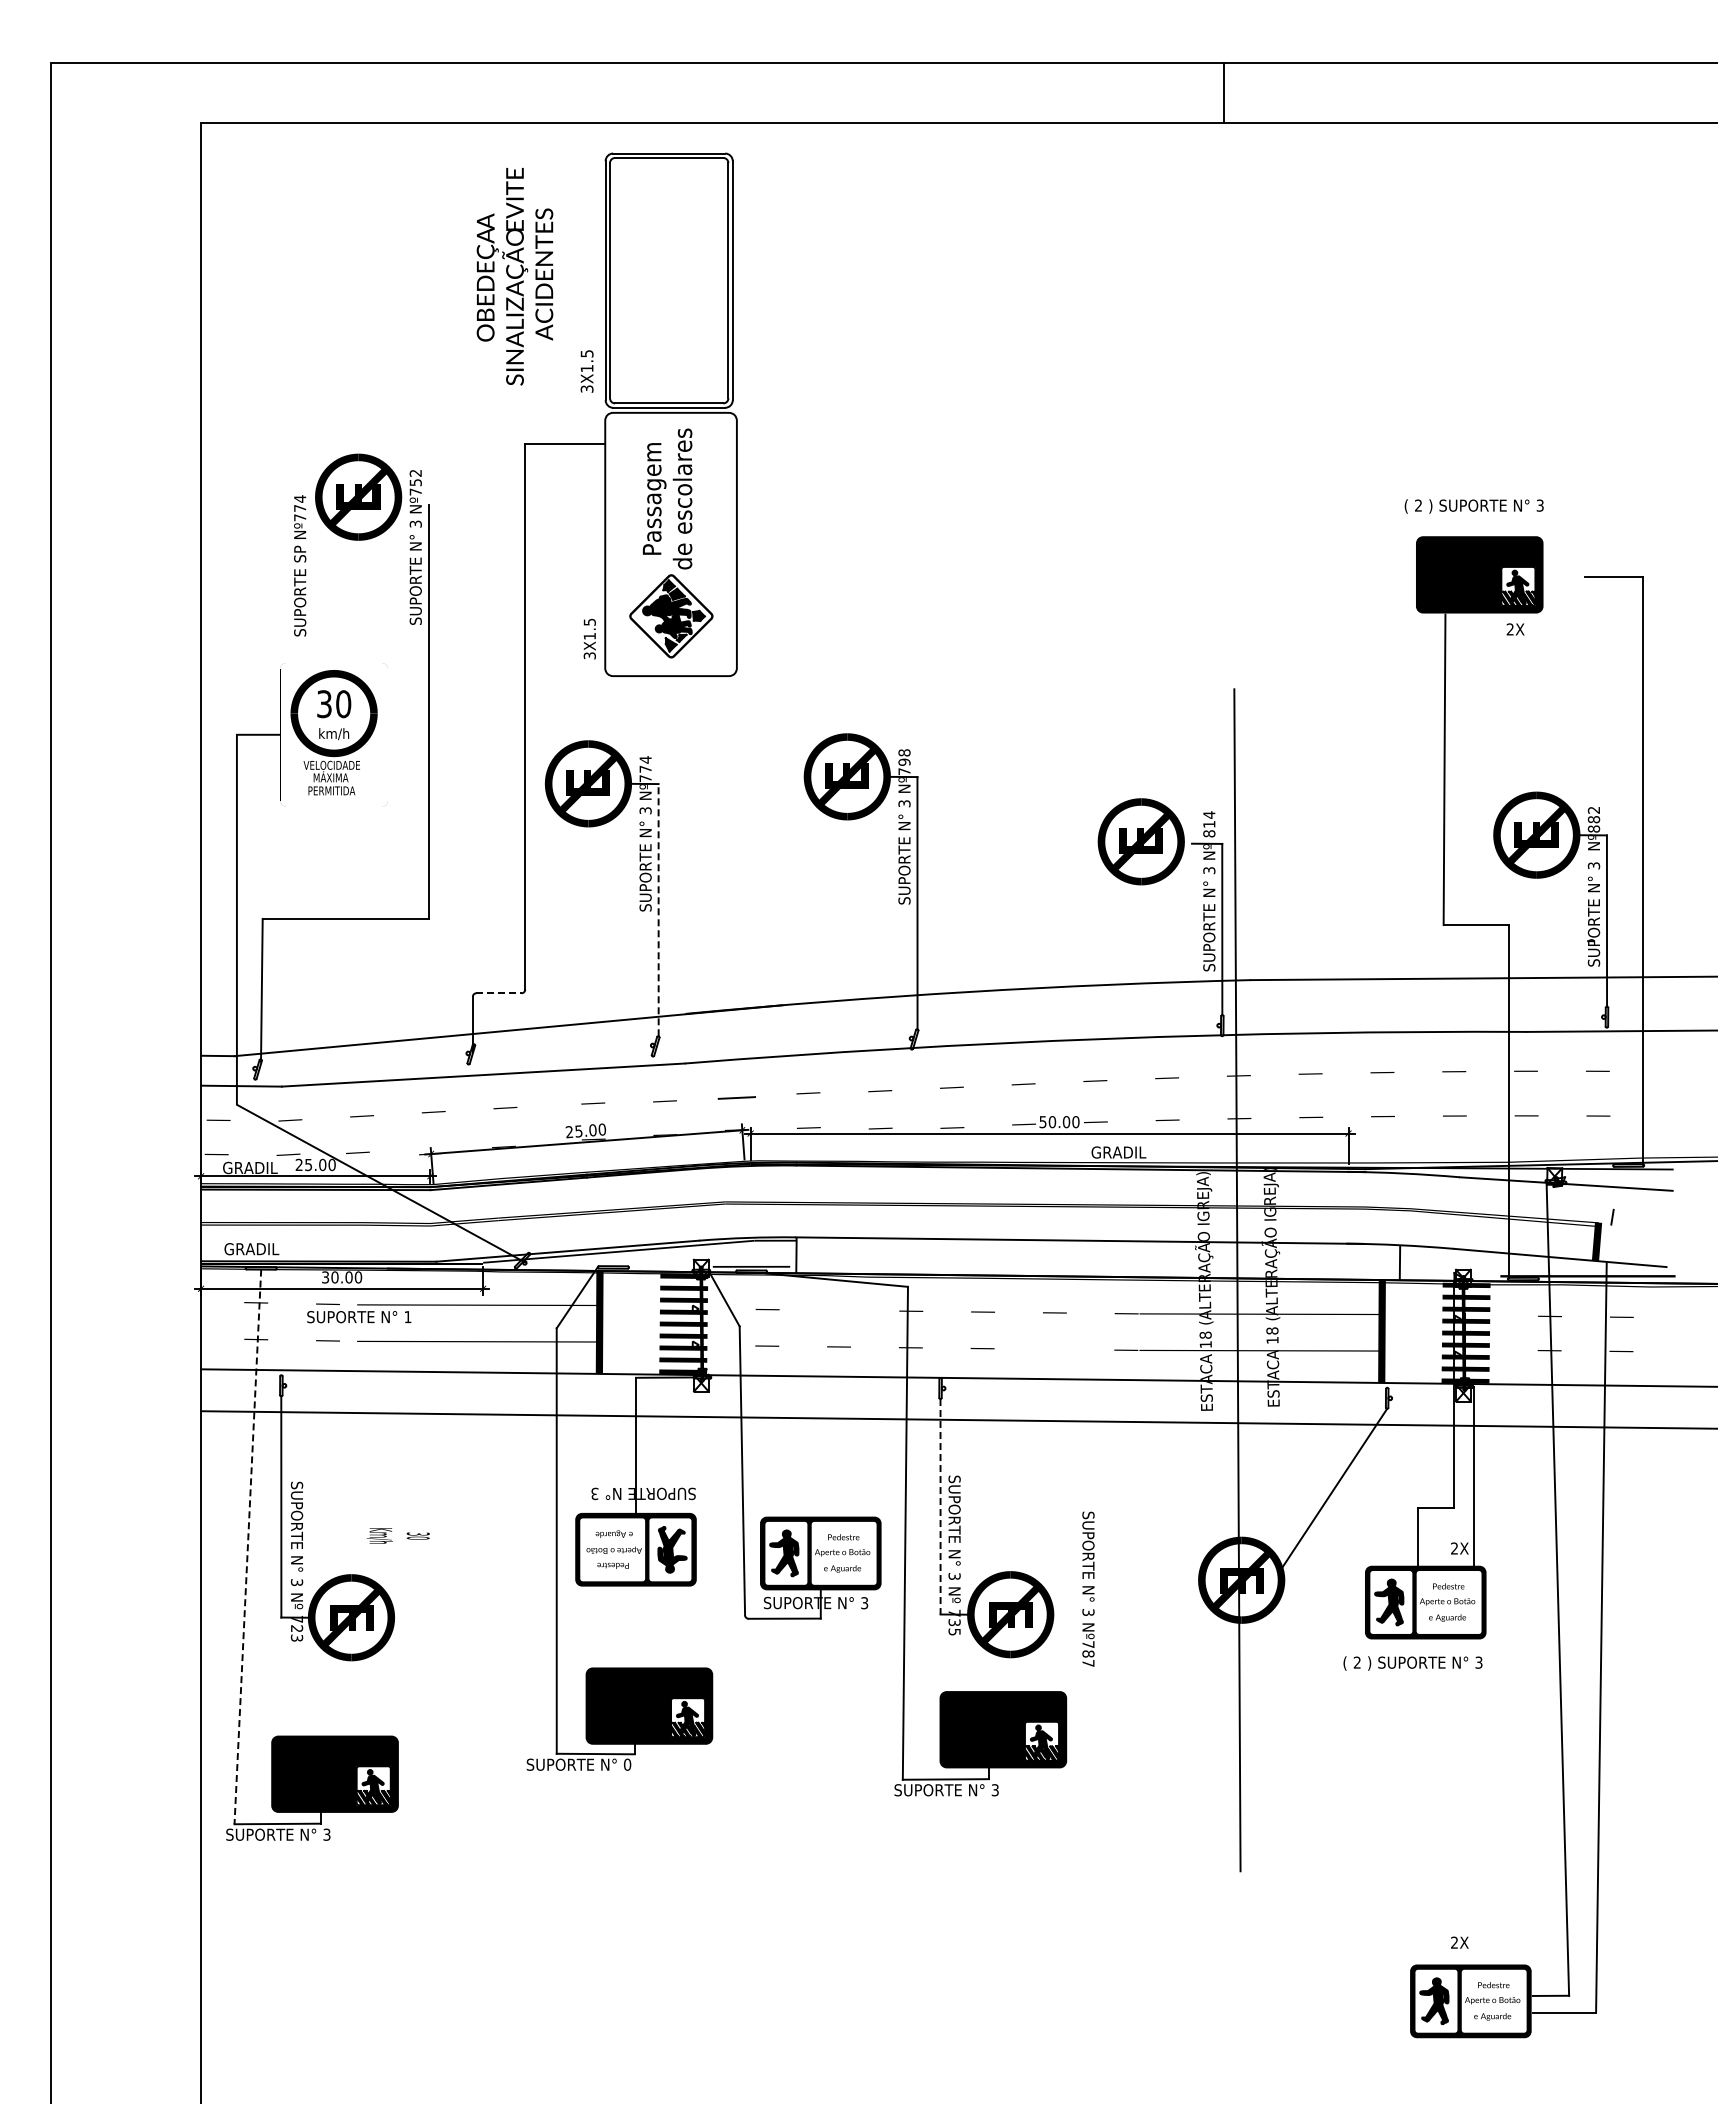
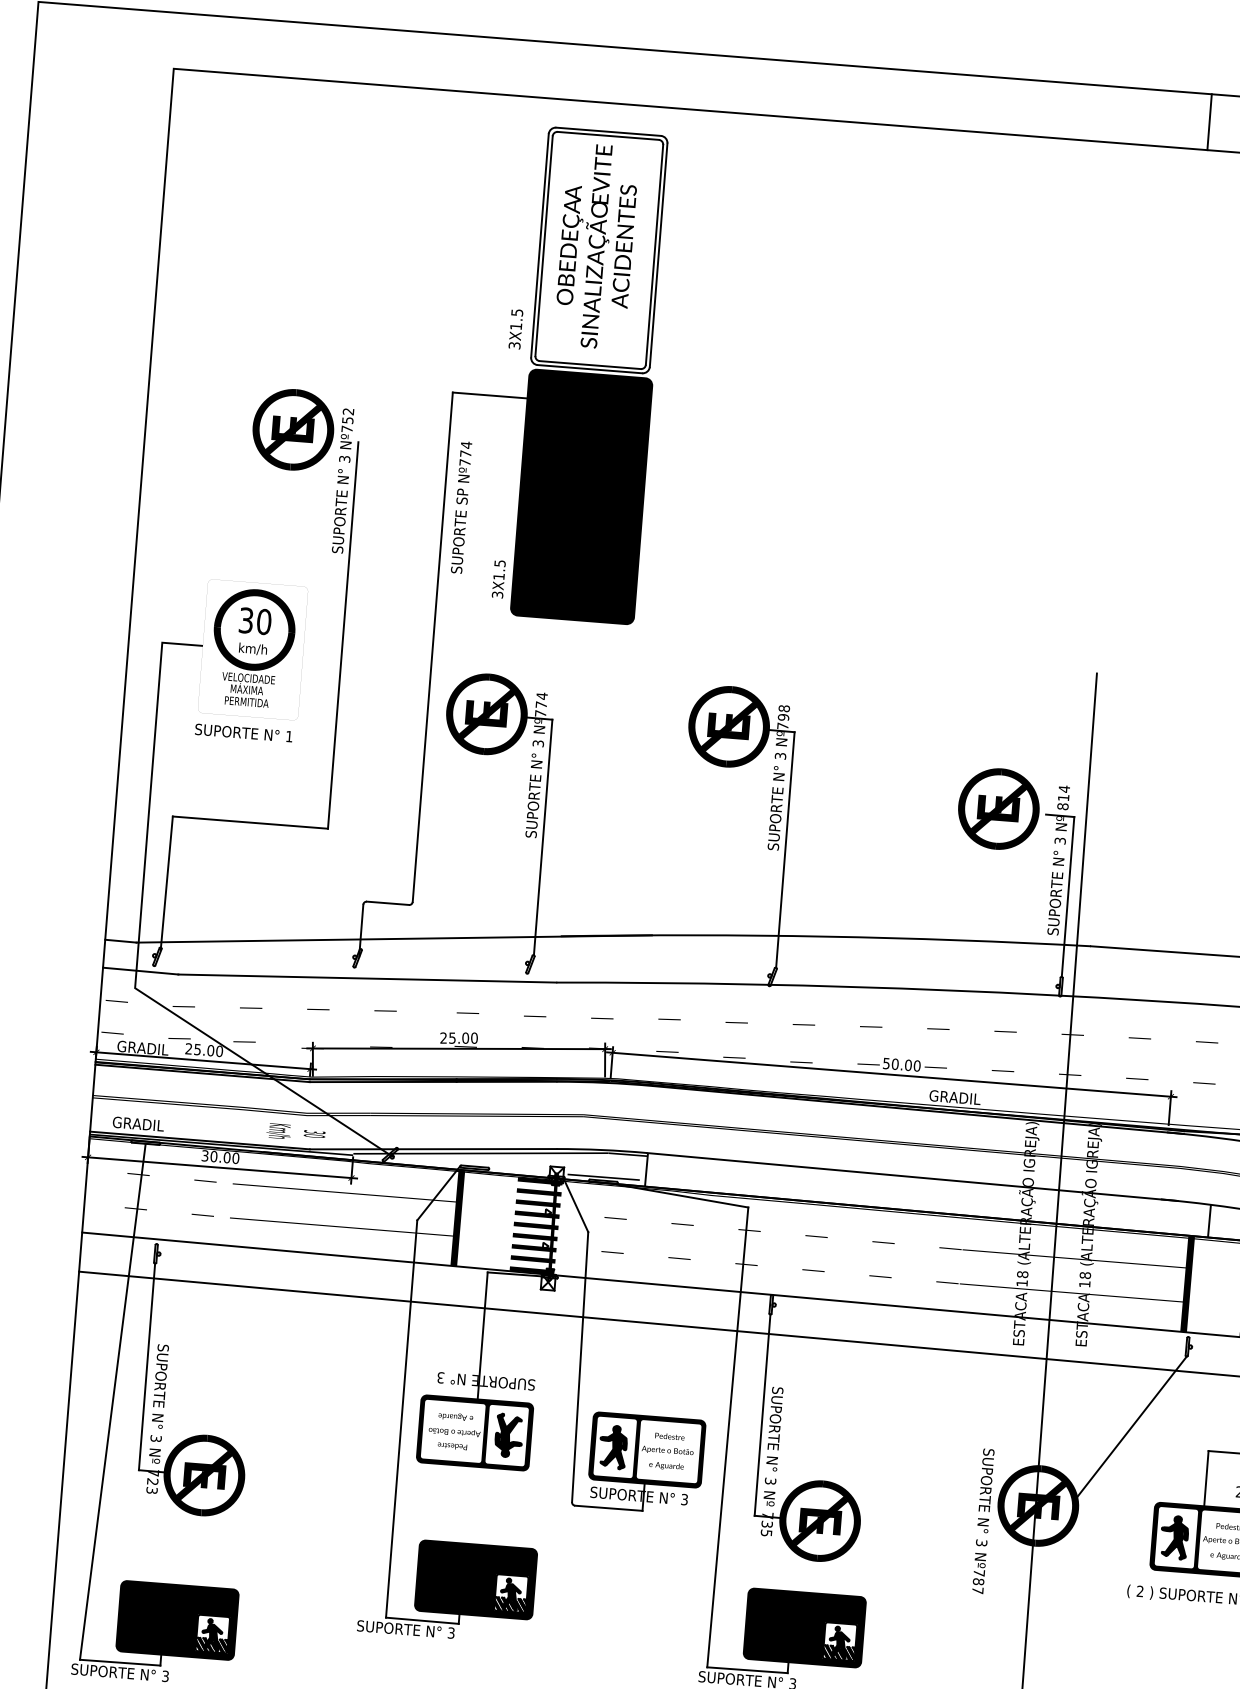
line: (1224, 92) -> (1210, 121), moved
text: (514, 276) -> (596, 246), moved
fill: (670, 544) -> (581, 496), added
text: (300, 565) -> (461, 507), moved
line: (658, 909) -> (543, 836), dashed -> solid
line: (499, 993) -> (388, 903), dashed -> solid
part: (736, 1097) -> (602, 1018), size x0.62
line: (839, 1310) -> (682, 1224), added
text: (359, 1317) -> (244, 733), moved
line: (1054, 1349) -> (880, 1276), added
line: (940, 1506) -> (762, 1414), dashed -> solid
text: (398, 1535) -> (296, 1132), moved
line: (247, 1546) -> (112, 1401), dashed -> solid
text: (1088, 1588) -> (983, 1520), moved
text: (627, 1764) -> (451, 1632), 0 -> 3

